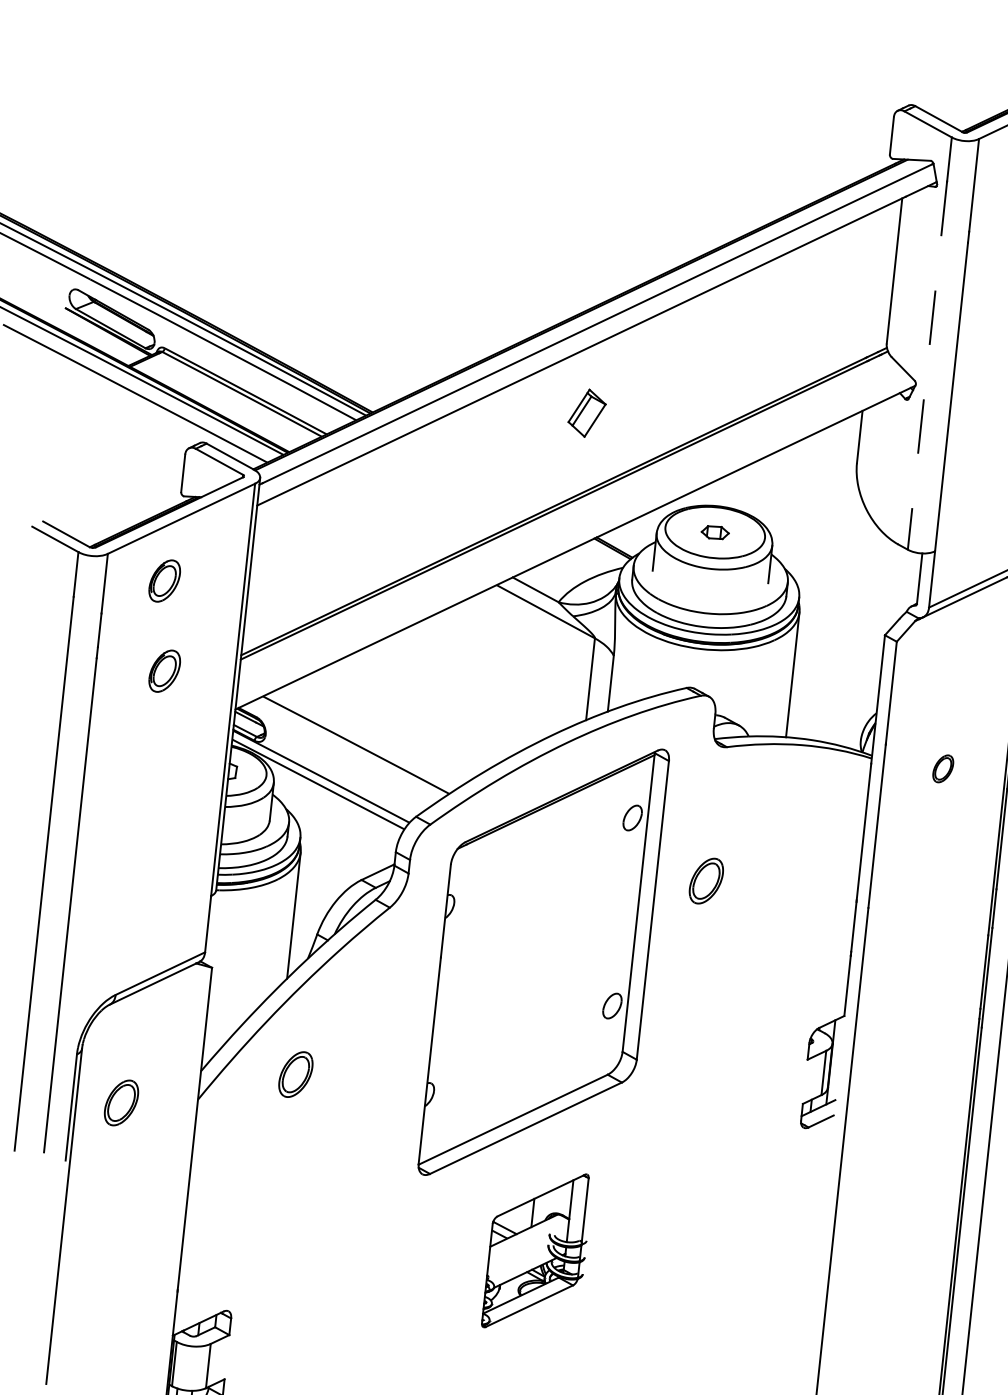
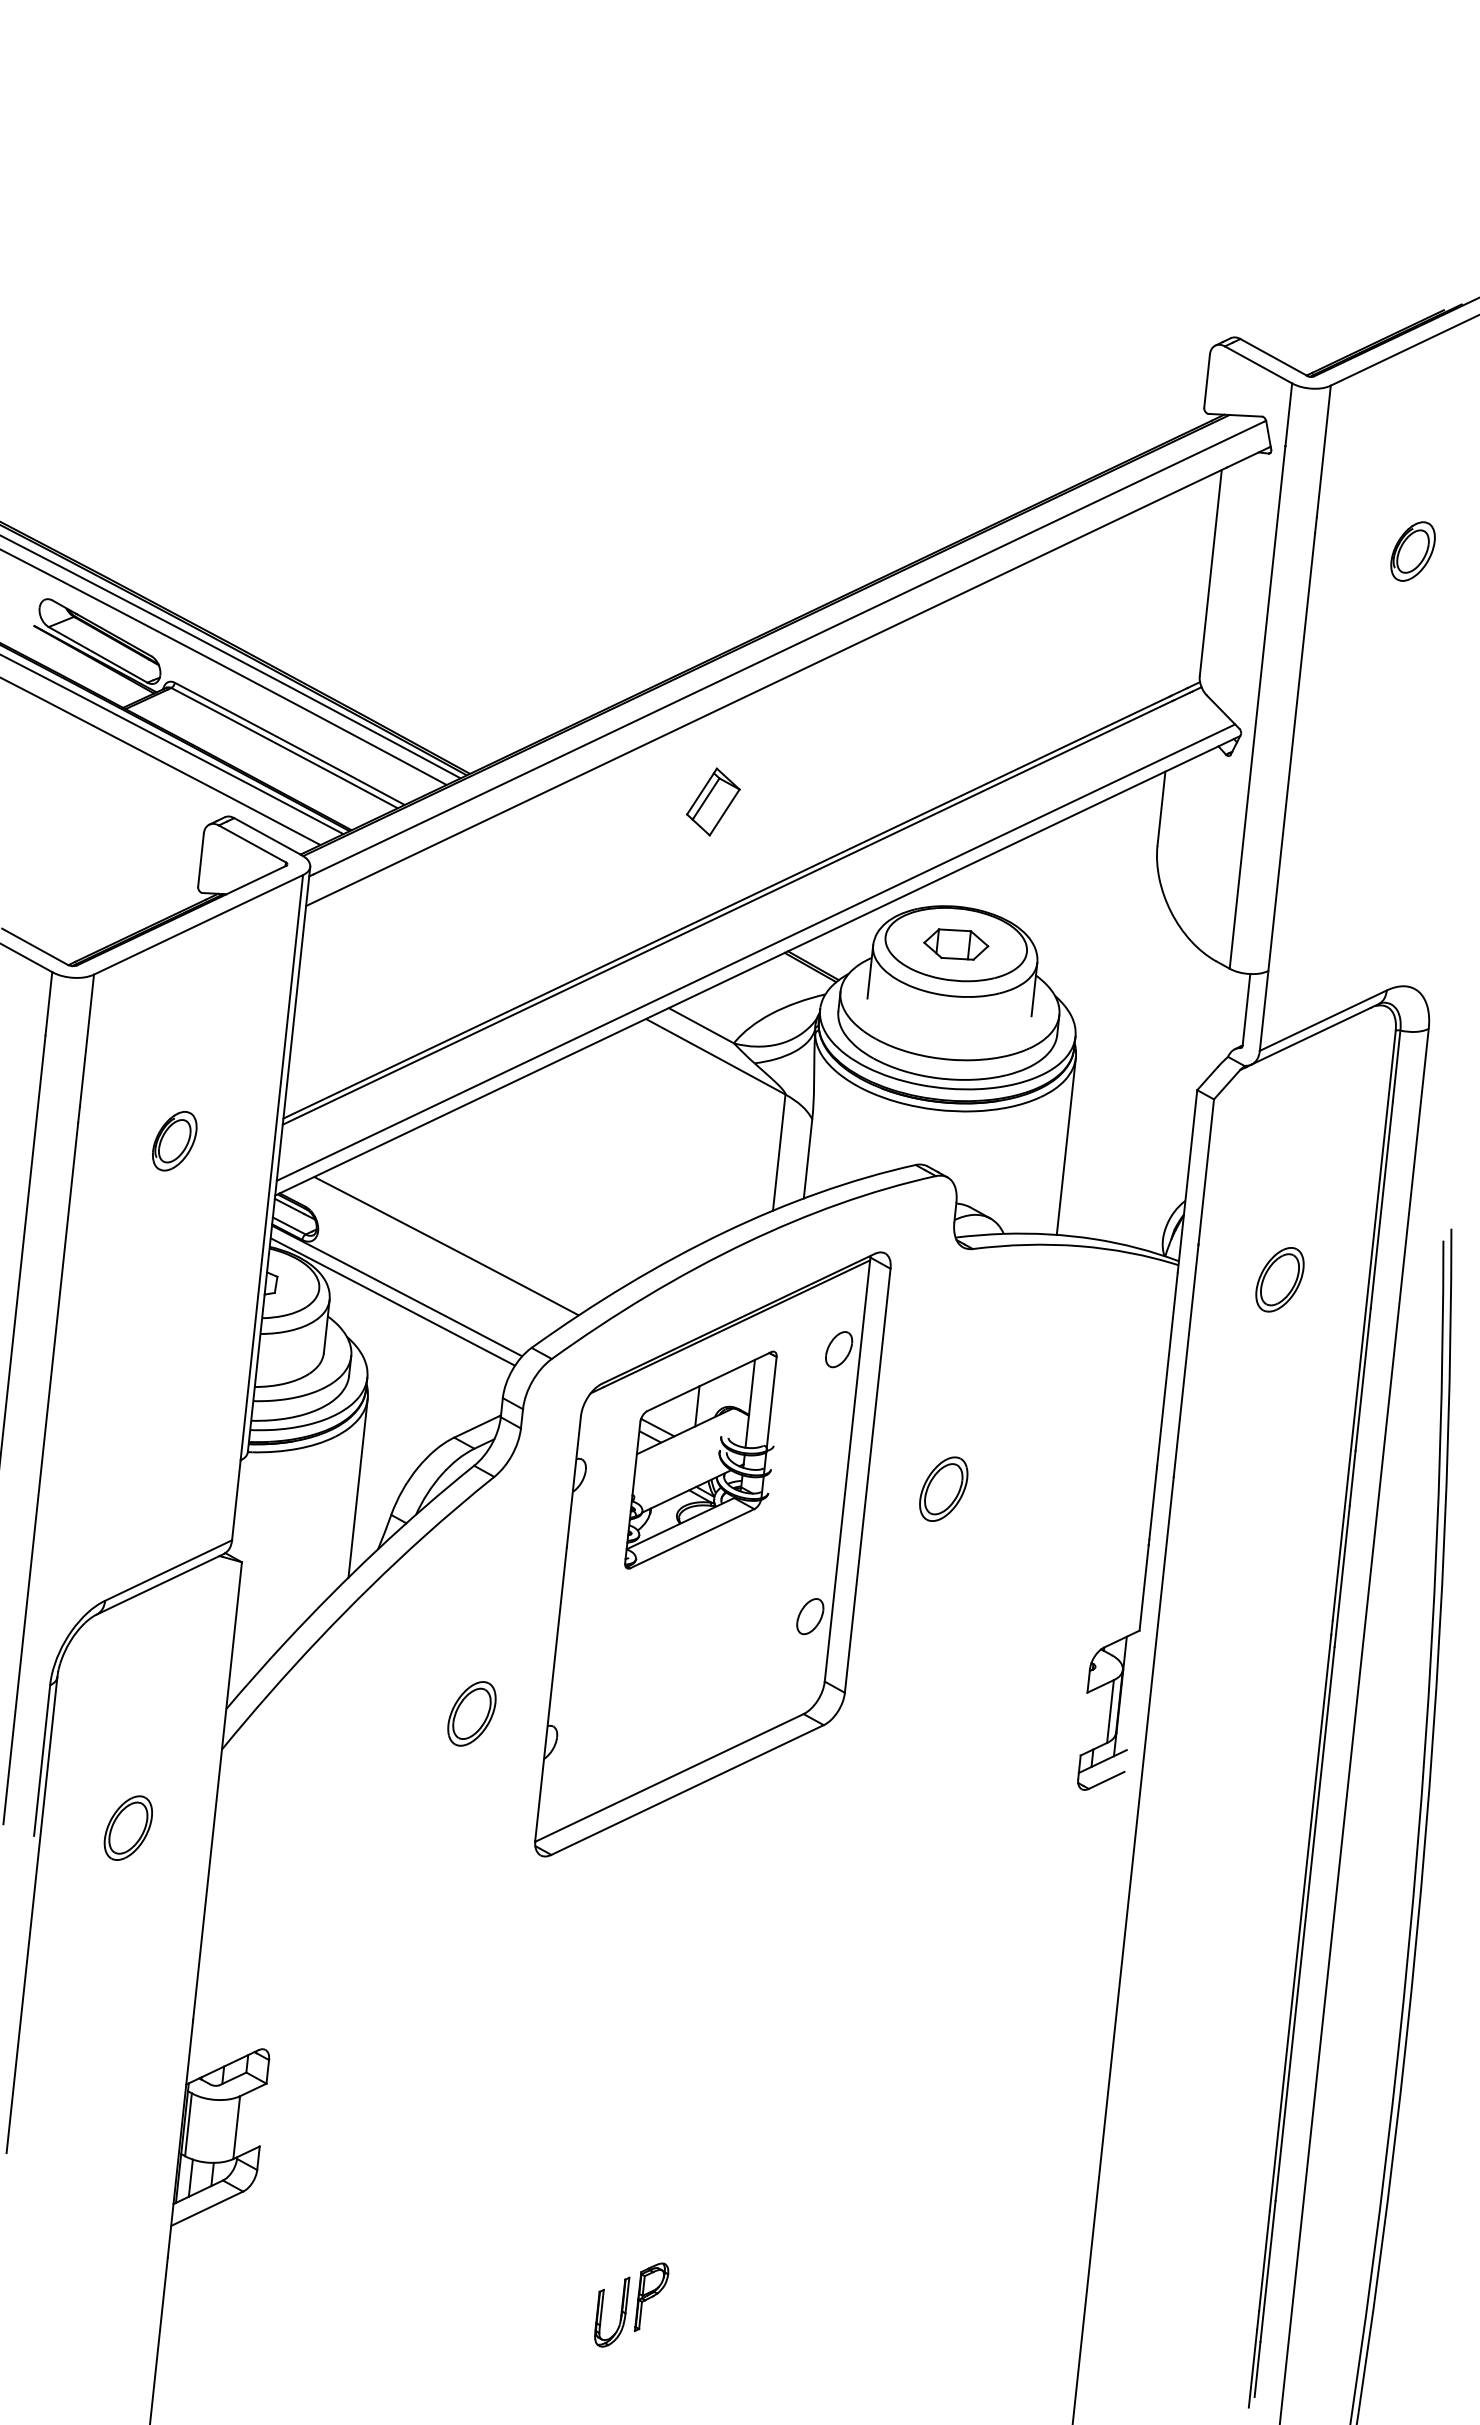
line: (927, 365) -> (1257, 707), dashed -> solid
part: (587, 412) -> (713, 801), moved
part: (715, 532) -> (956, 944), size x1.67
line: (573, 538) -> (755, 952), added
part: (164, 581) -> (174, 1013), removed
part: (942, 768) -> (1279, 1279), size x1.67
part: (706, 880) -> (943, 1488), moved
part: (295, 1074) -> (471, 1713), moved
part: (120, 1102) -> (127, 1827), moved
part: (535, 1250) -> (700, 1459), moved

